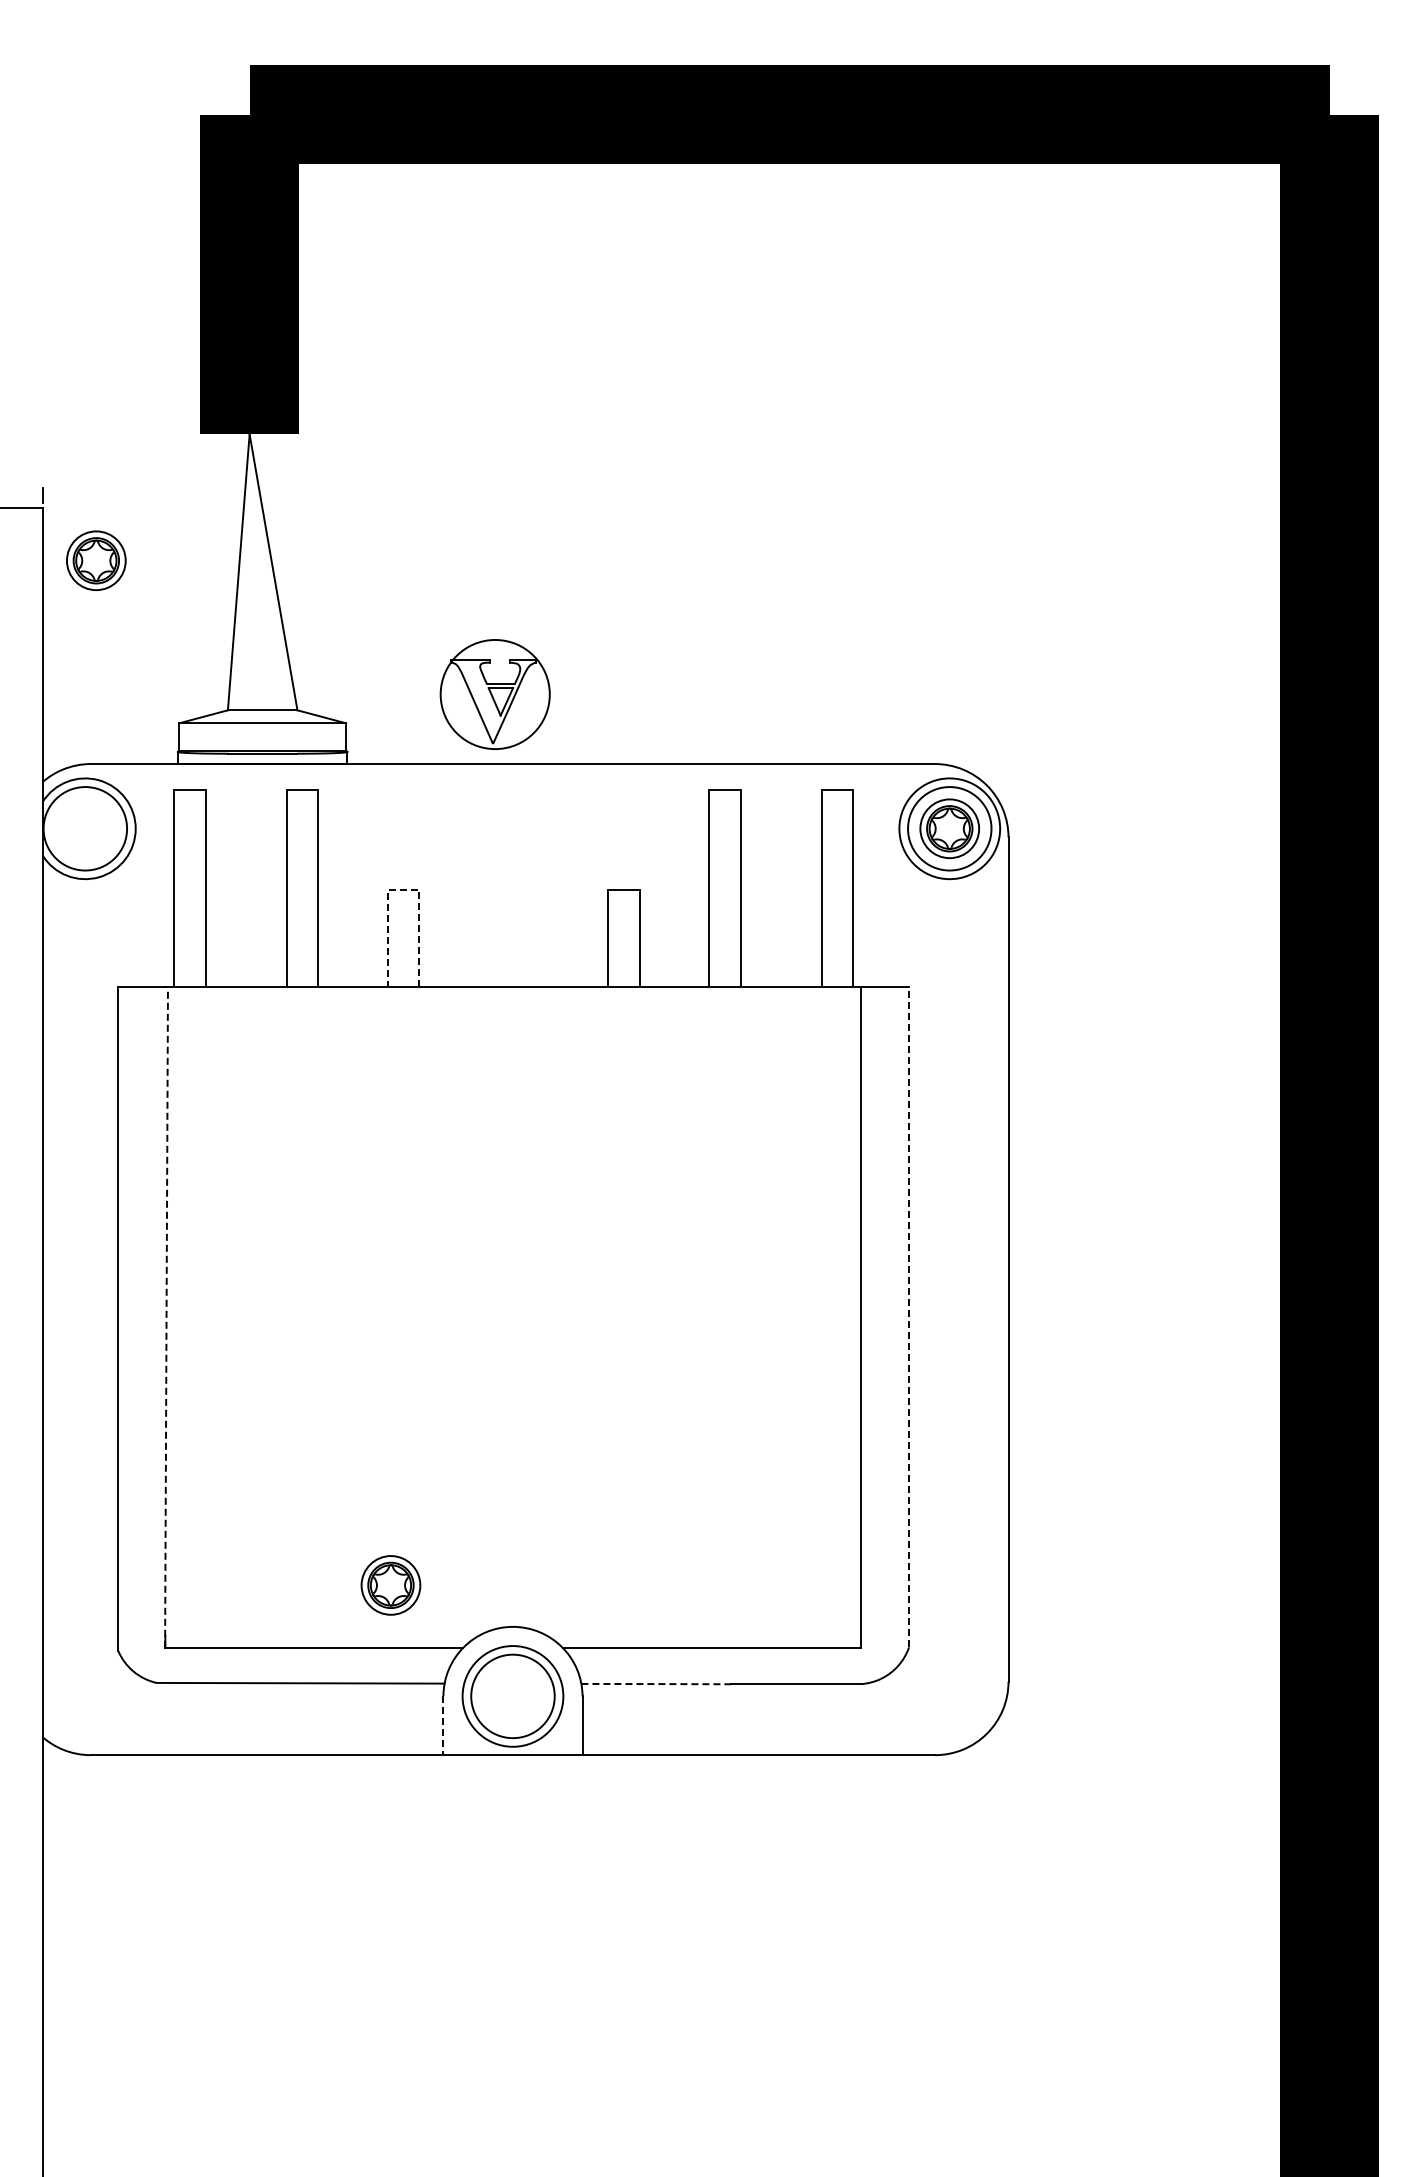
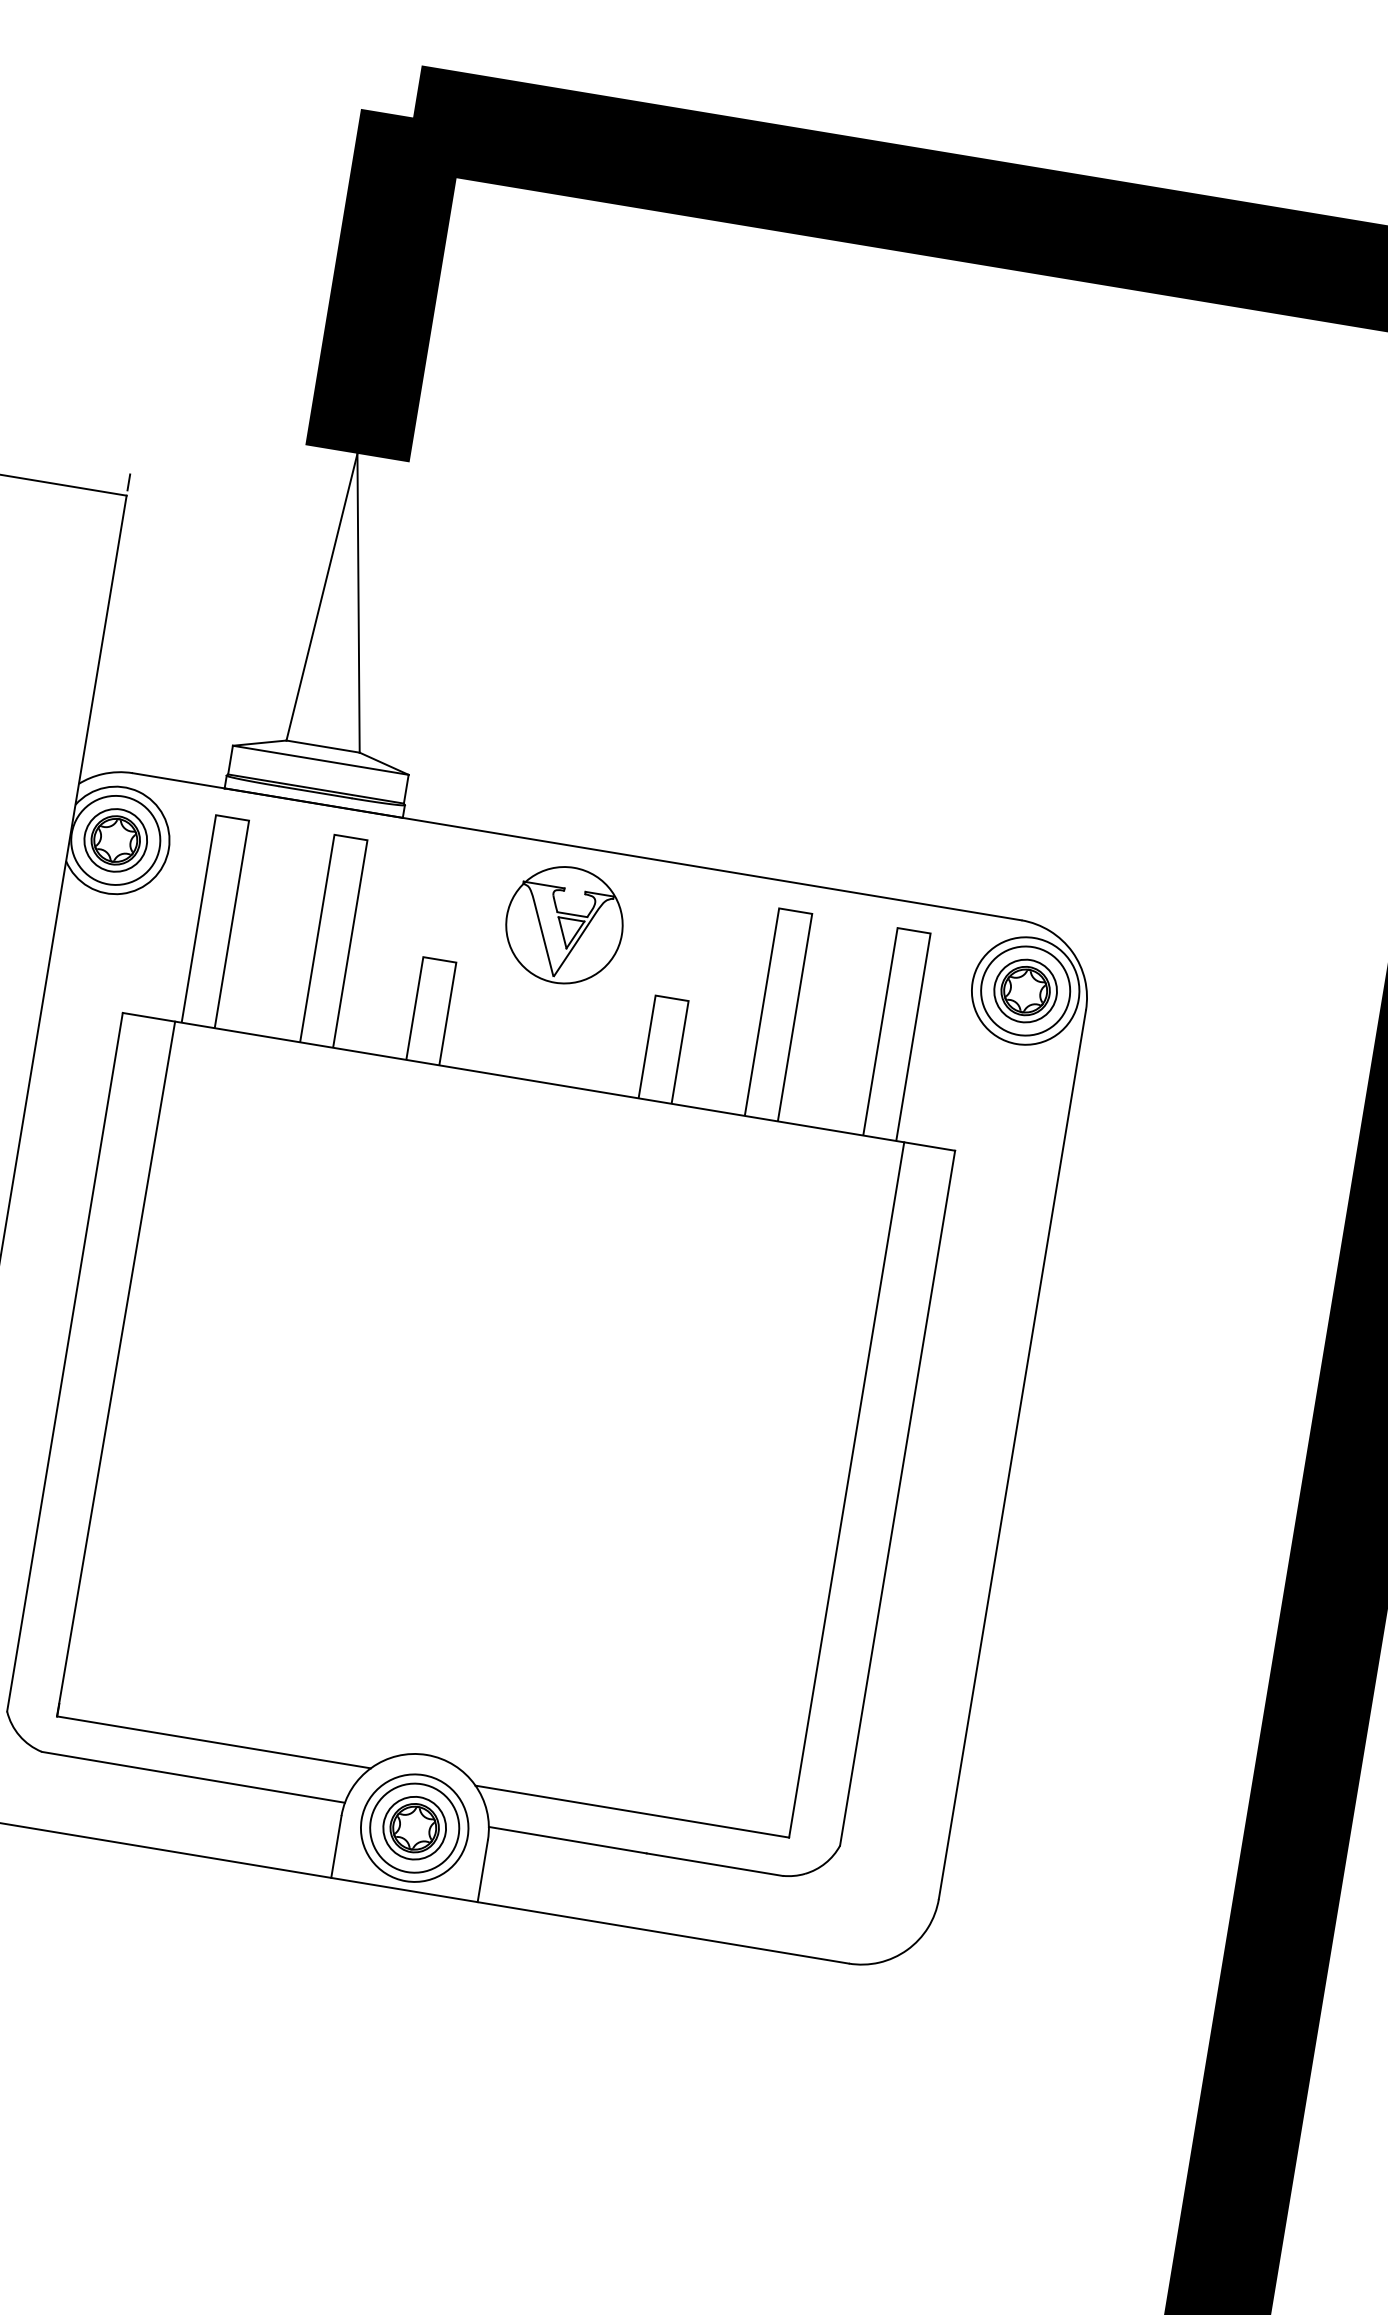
part: (96, 560) -> (115, 840), moved
part: (494, 694) -> (563, 925), moved
line: (403, 889) -> (440, 959), dashed -> solid
line: (909, 1316) -> (898, 1497), dashed -> solid
line: (166, 1317) -> (116, 1368), dashed -> solid
part: (390, 1585) -> (414, 1828), moved
line: (656, 1684) -> (567, 1840), dashed -> solid
line: (443, 1726) -> (336, 1847), dashed -> solid

